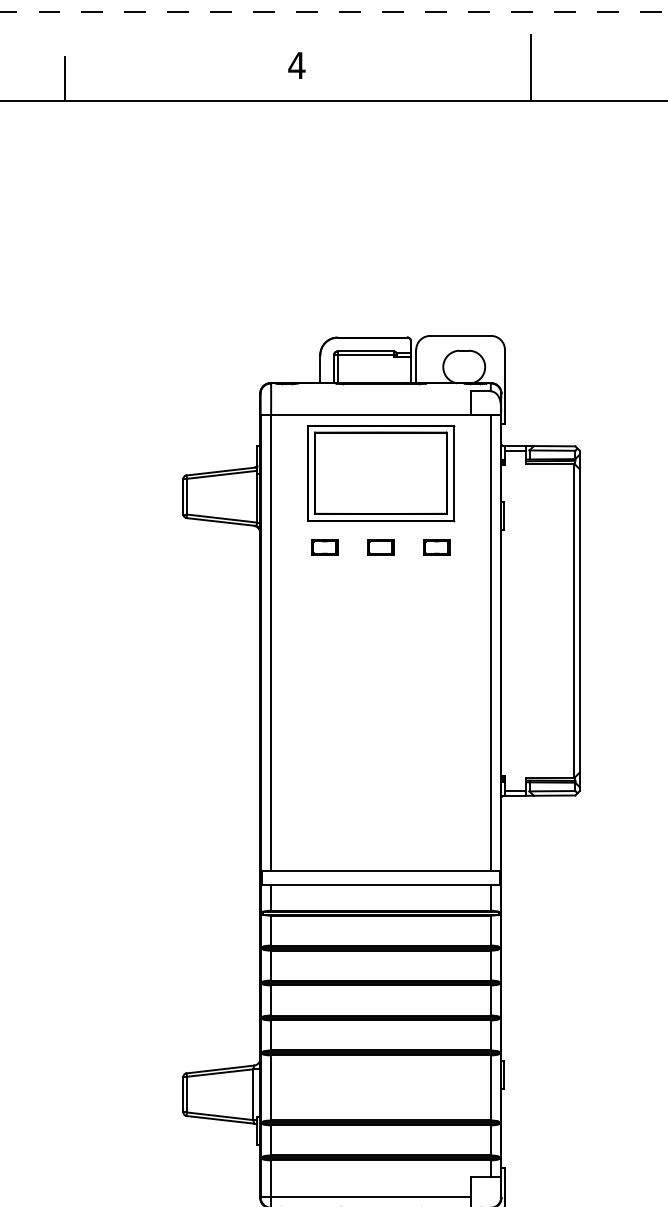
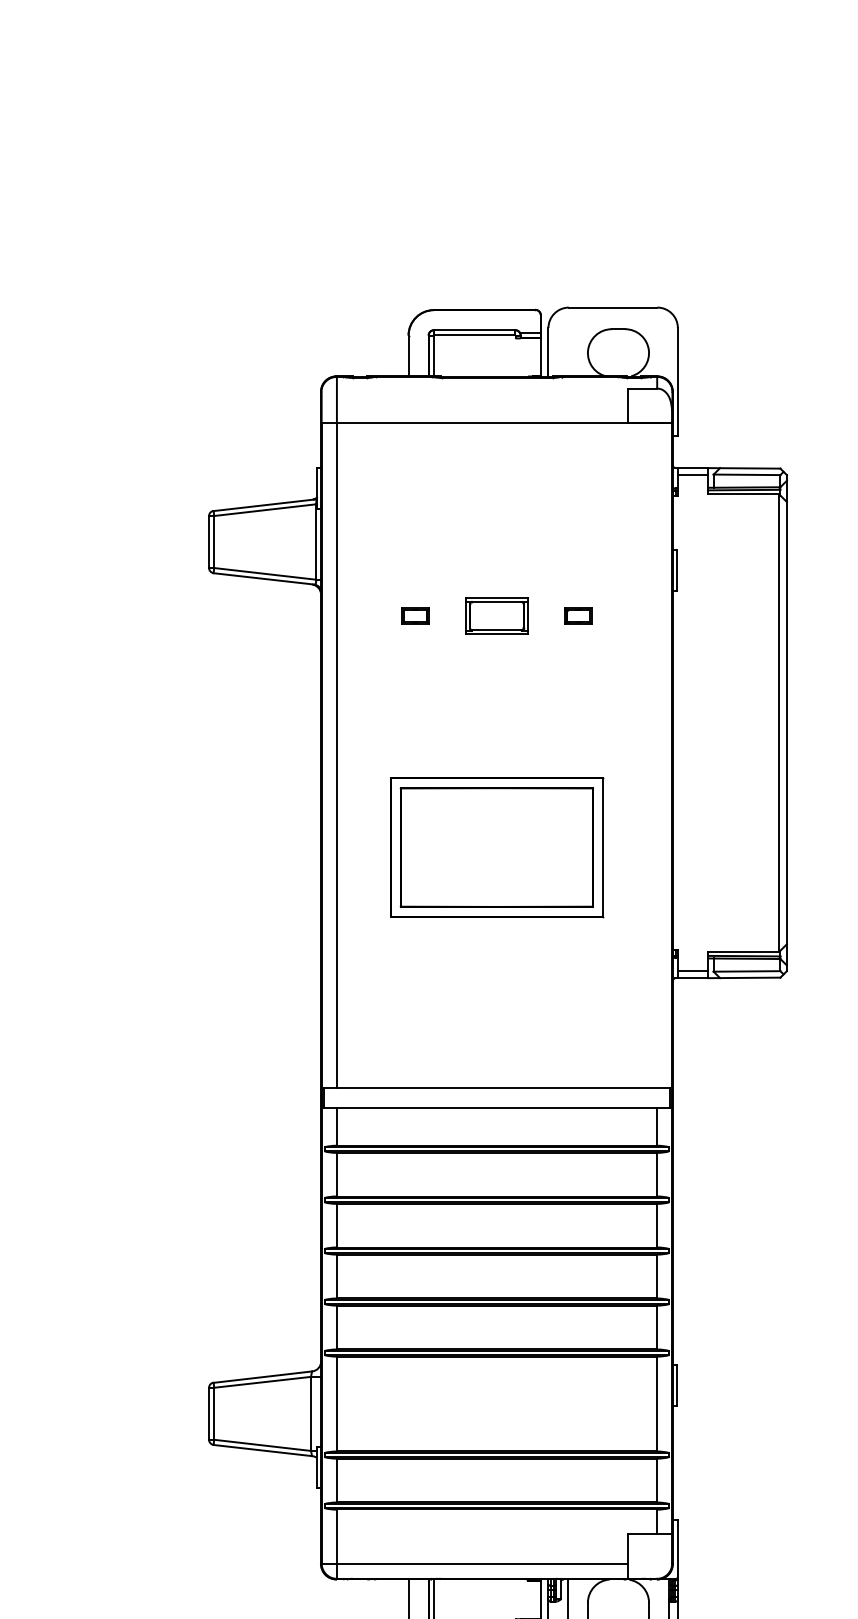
part: (381, 473) -> (497, 847), moved
part: (324, 547) -> (414, 616), size x0.7
part: (380, 547) -> (496, 616), size x1.6
part: (436, 547) -> (578, 616), size x0.7
line: (490, 642) -> (656, 754), removed

